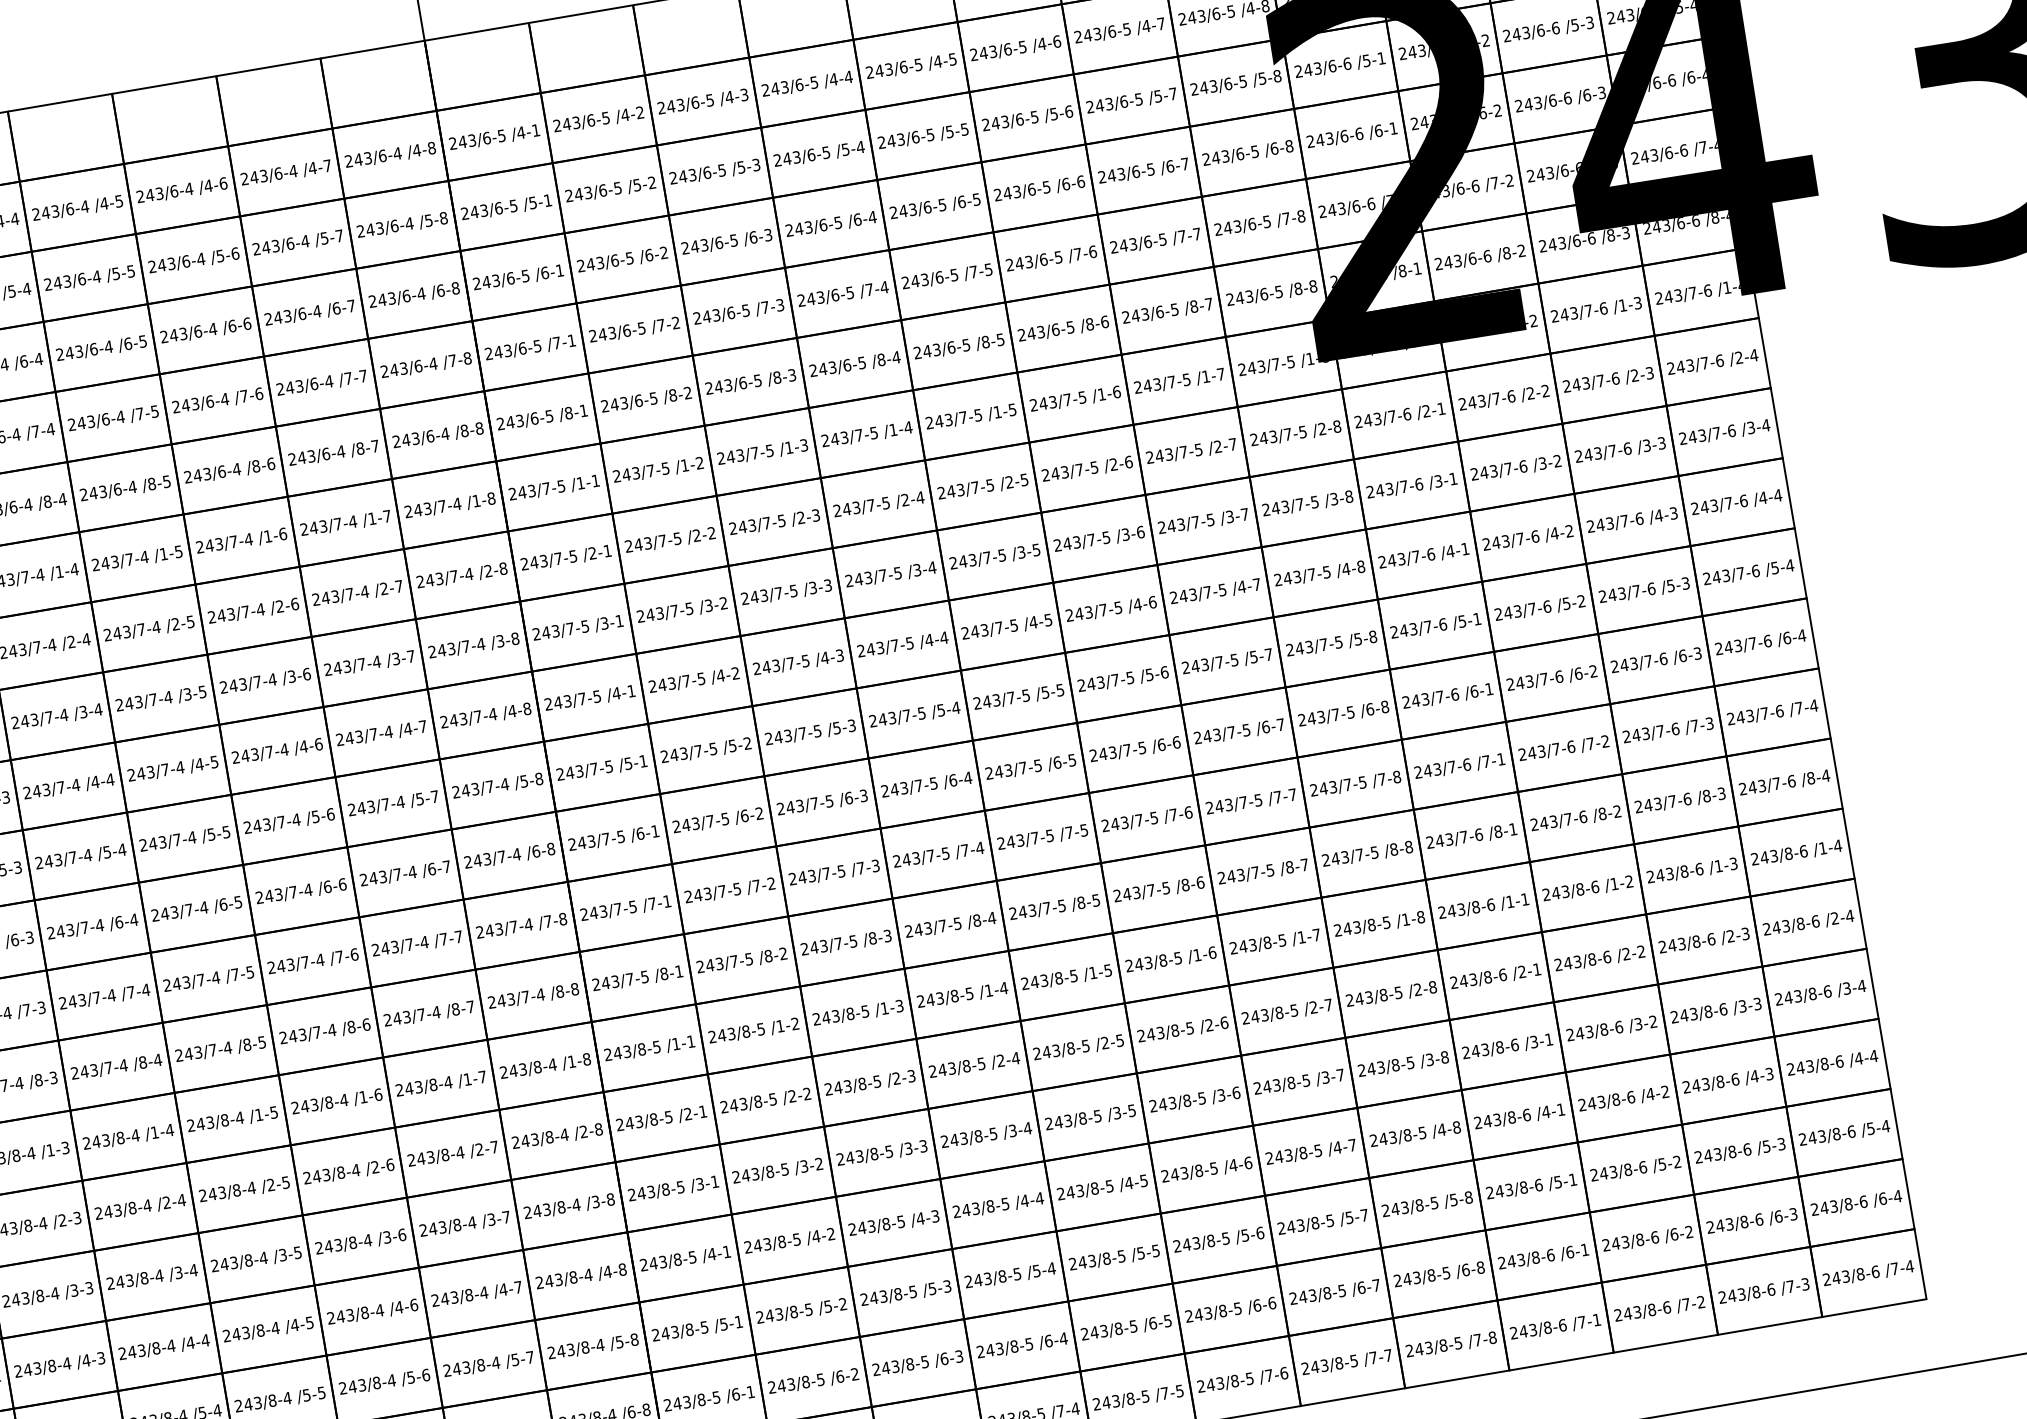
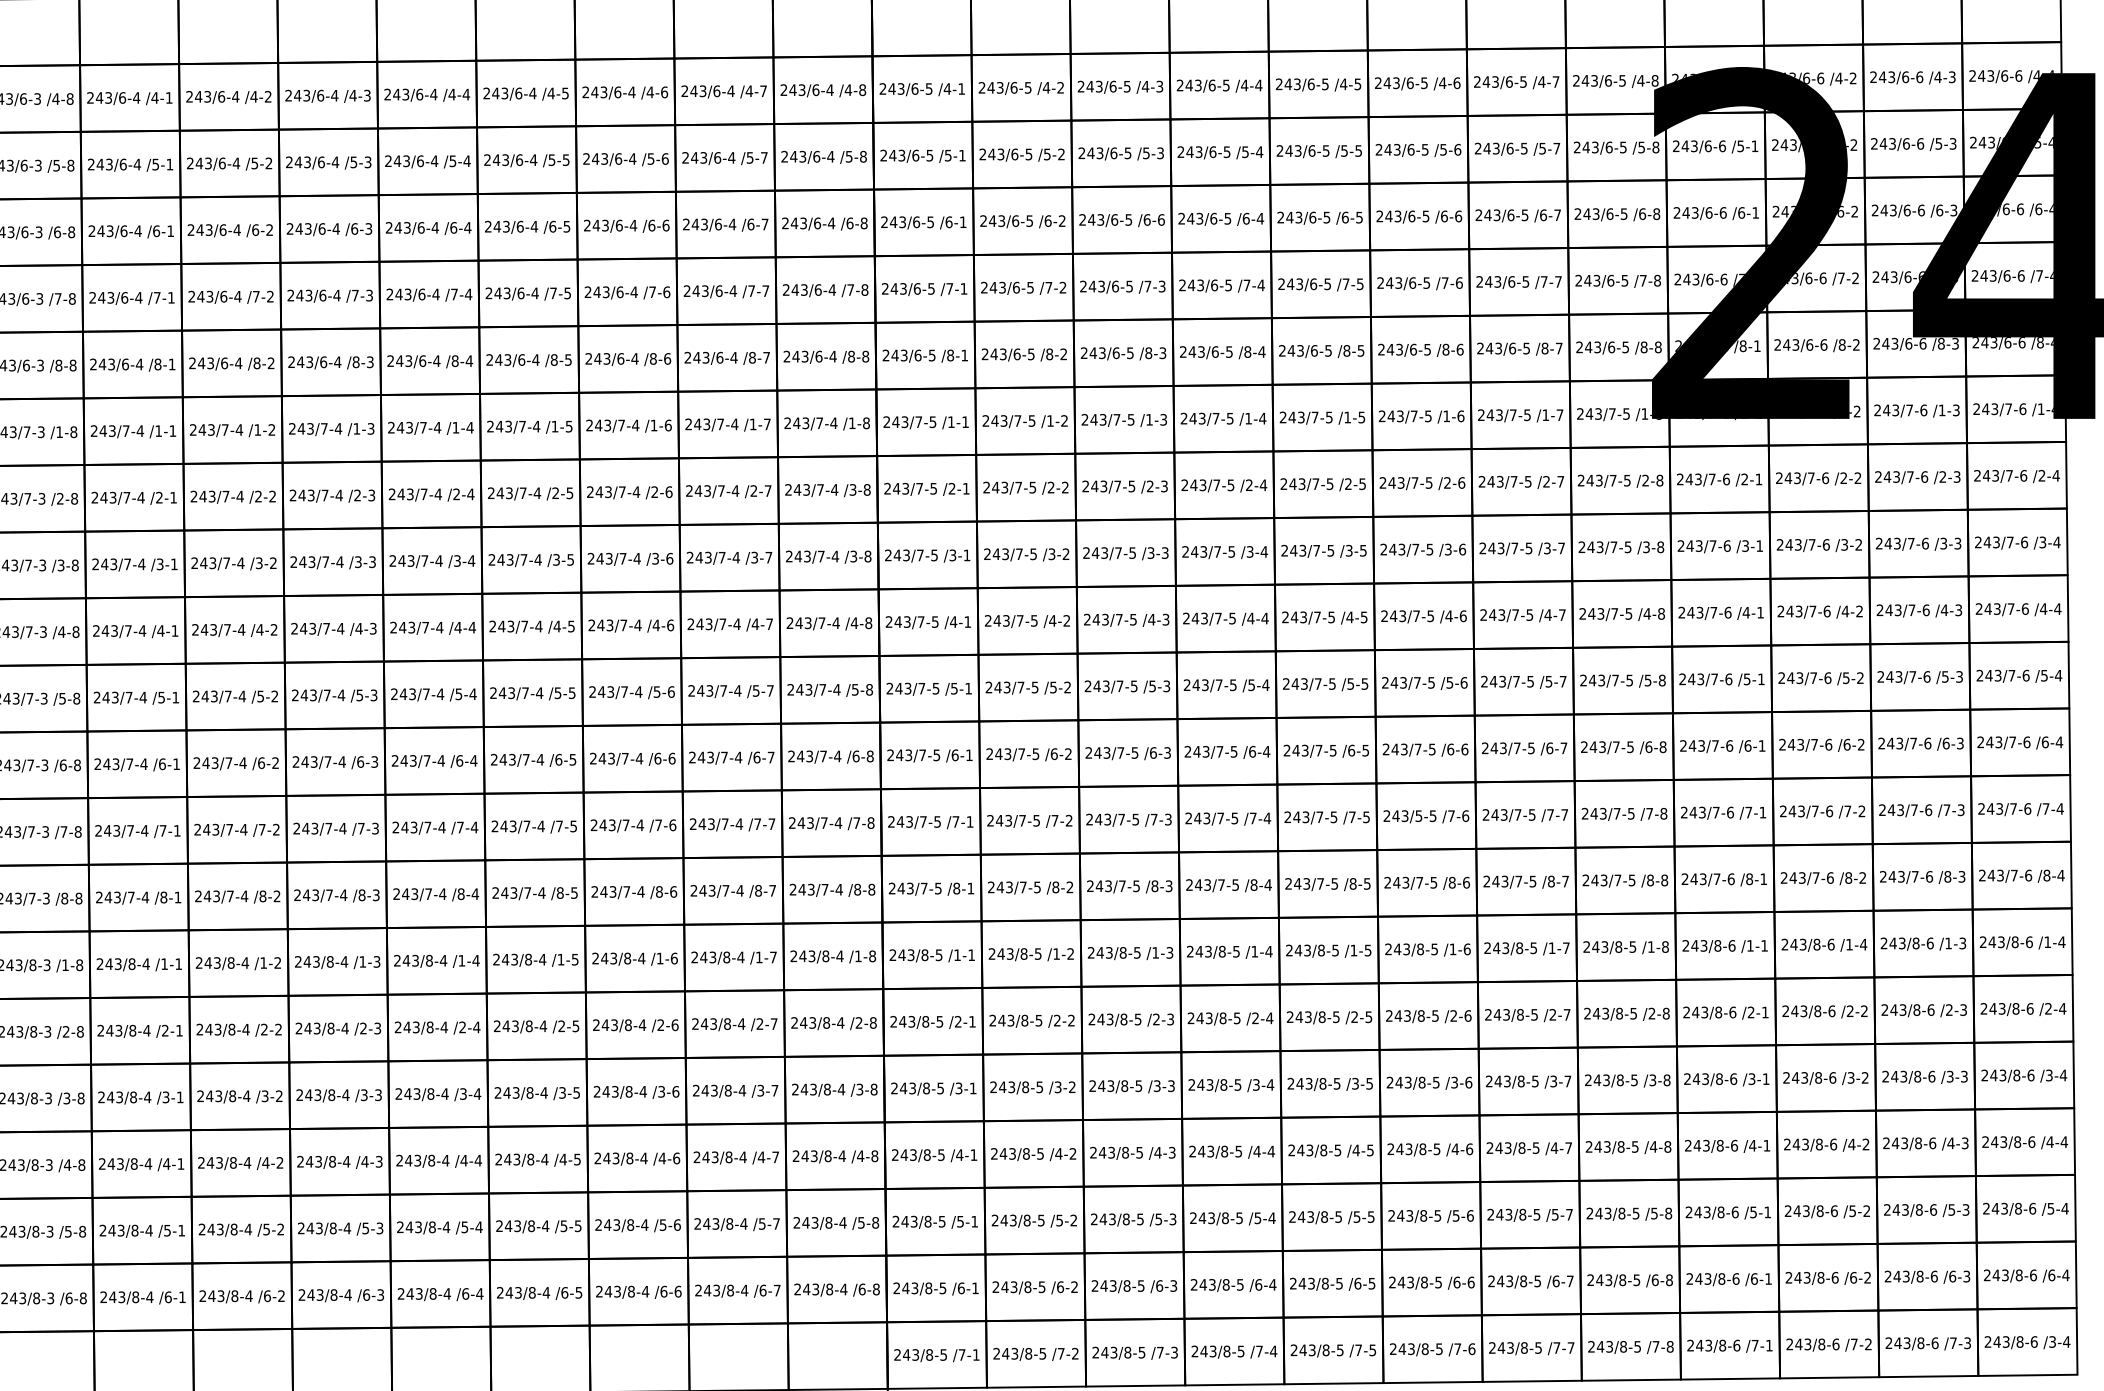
text: (768, 234) -> (1161, 219), /6-3 -> /6-6
text: (487, 570) -> (852, 489), /2-8 -> /3-8
text: (1138, 820) -> (1418, 816), 243/7-5 -> 243/5-5
text: (1629, 881) -> (1863, 944), /1-2 -> /1-4
text: (1894, 1268) -> (2052, 1341), /7-4 -> /3-4

